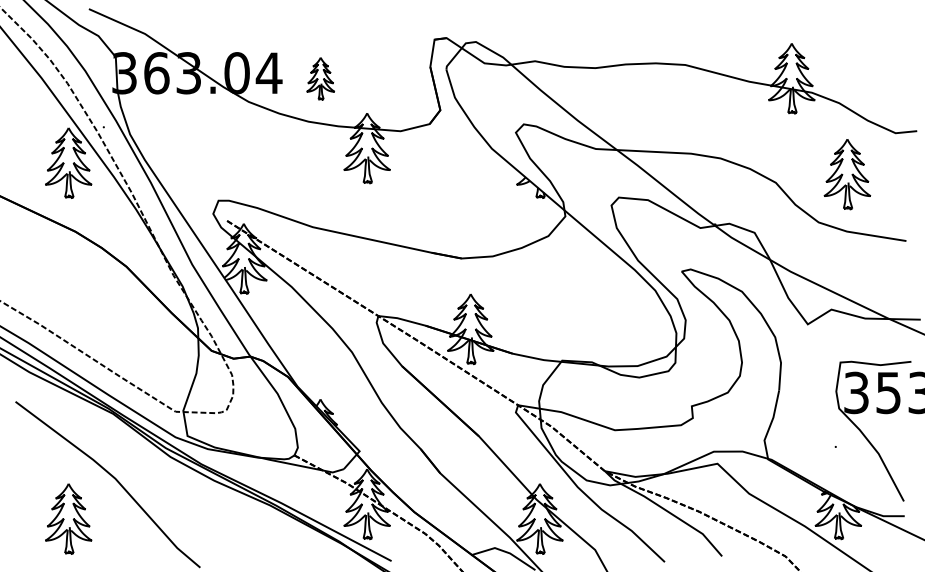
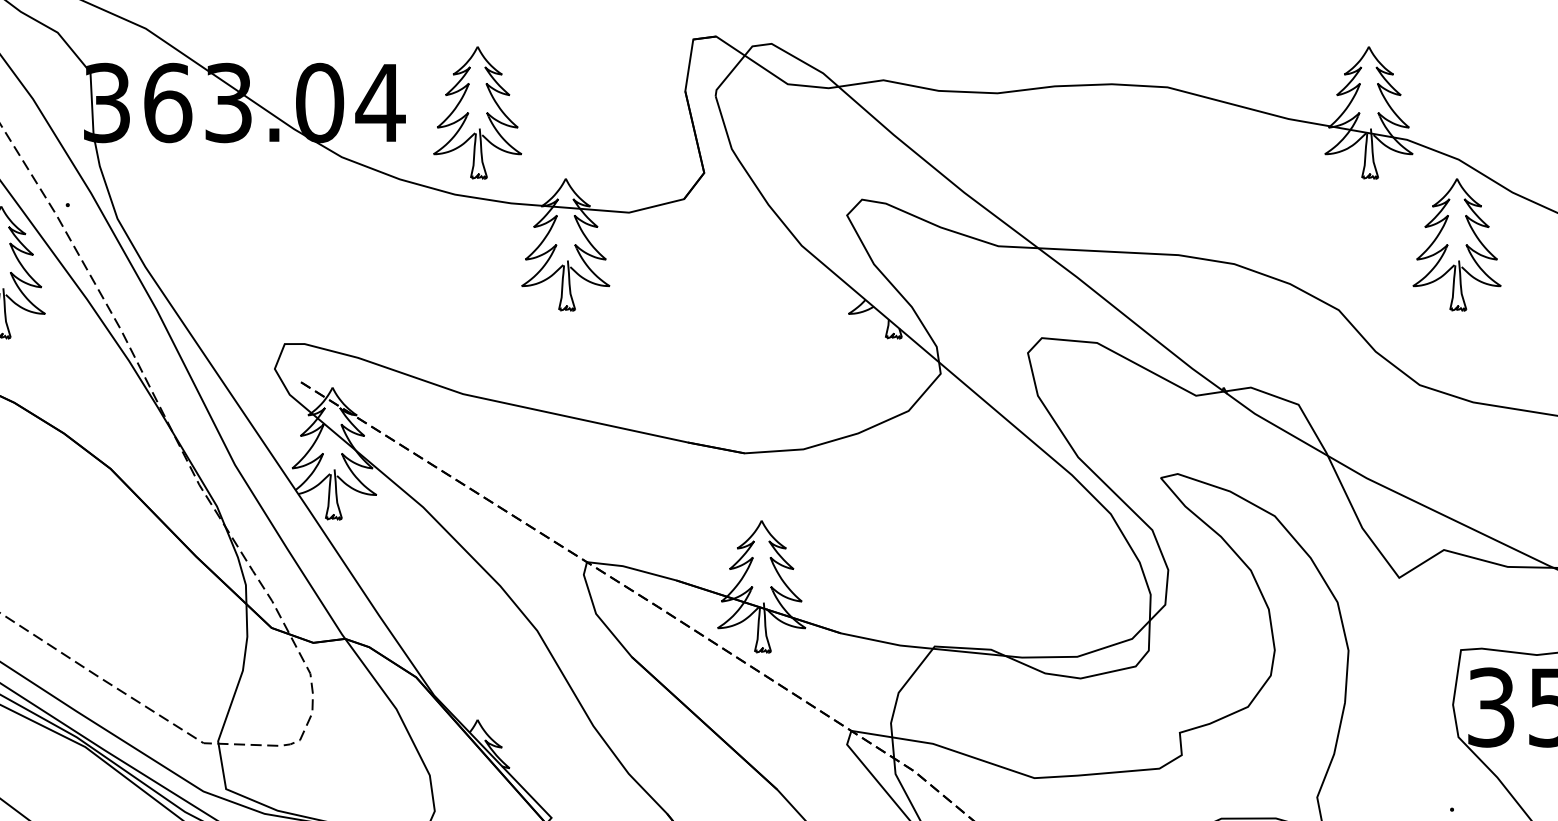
part: (320, 78) -> (477, 112), size x1.67
part: (847, 174) -> (1457, 245), moved

